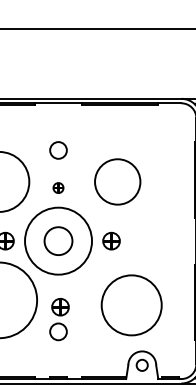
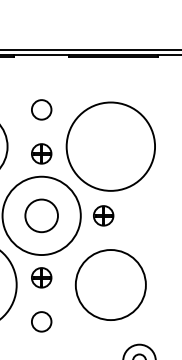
circle: (117, 181) -> (110, 146), size x1.67
part: (58, 187) -> (41, 153), size x1.67
circle: (131, 305) -> (110, 285), moved
part: (60, 307) -> (41, 278), moved

